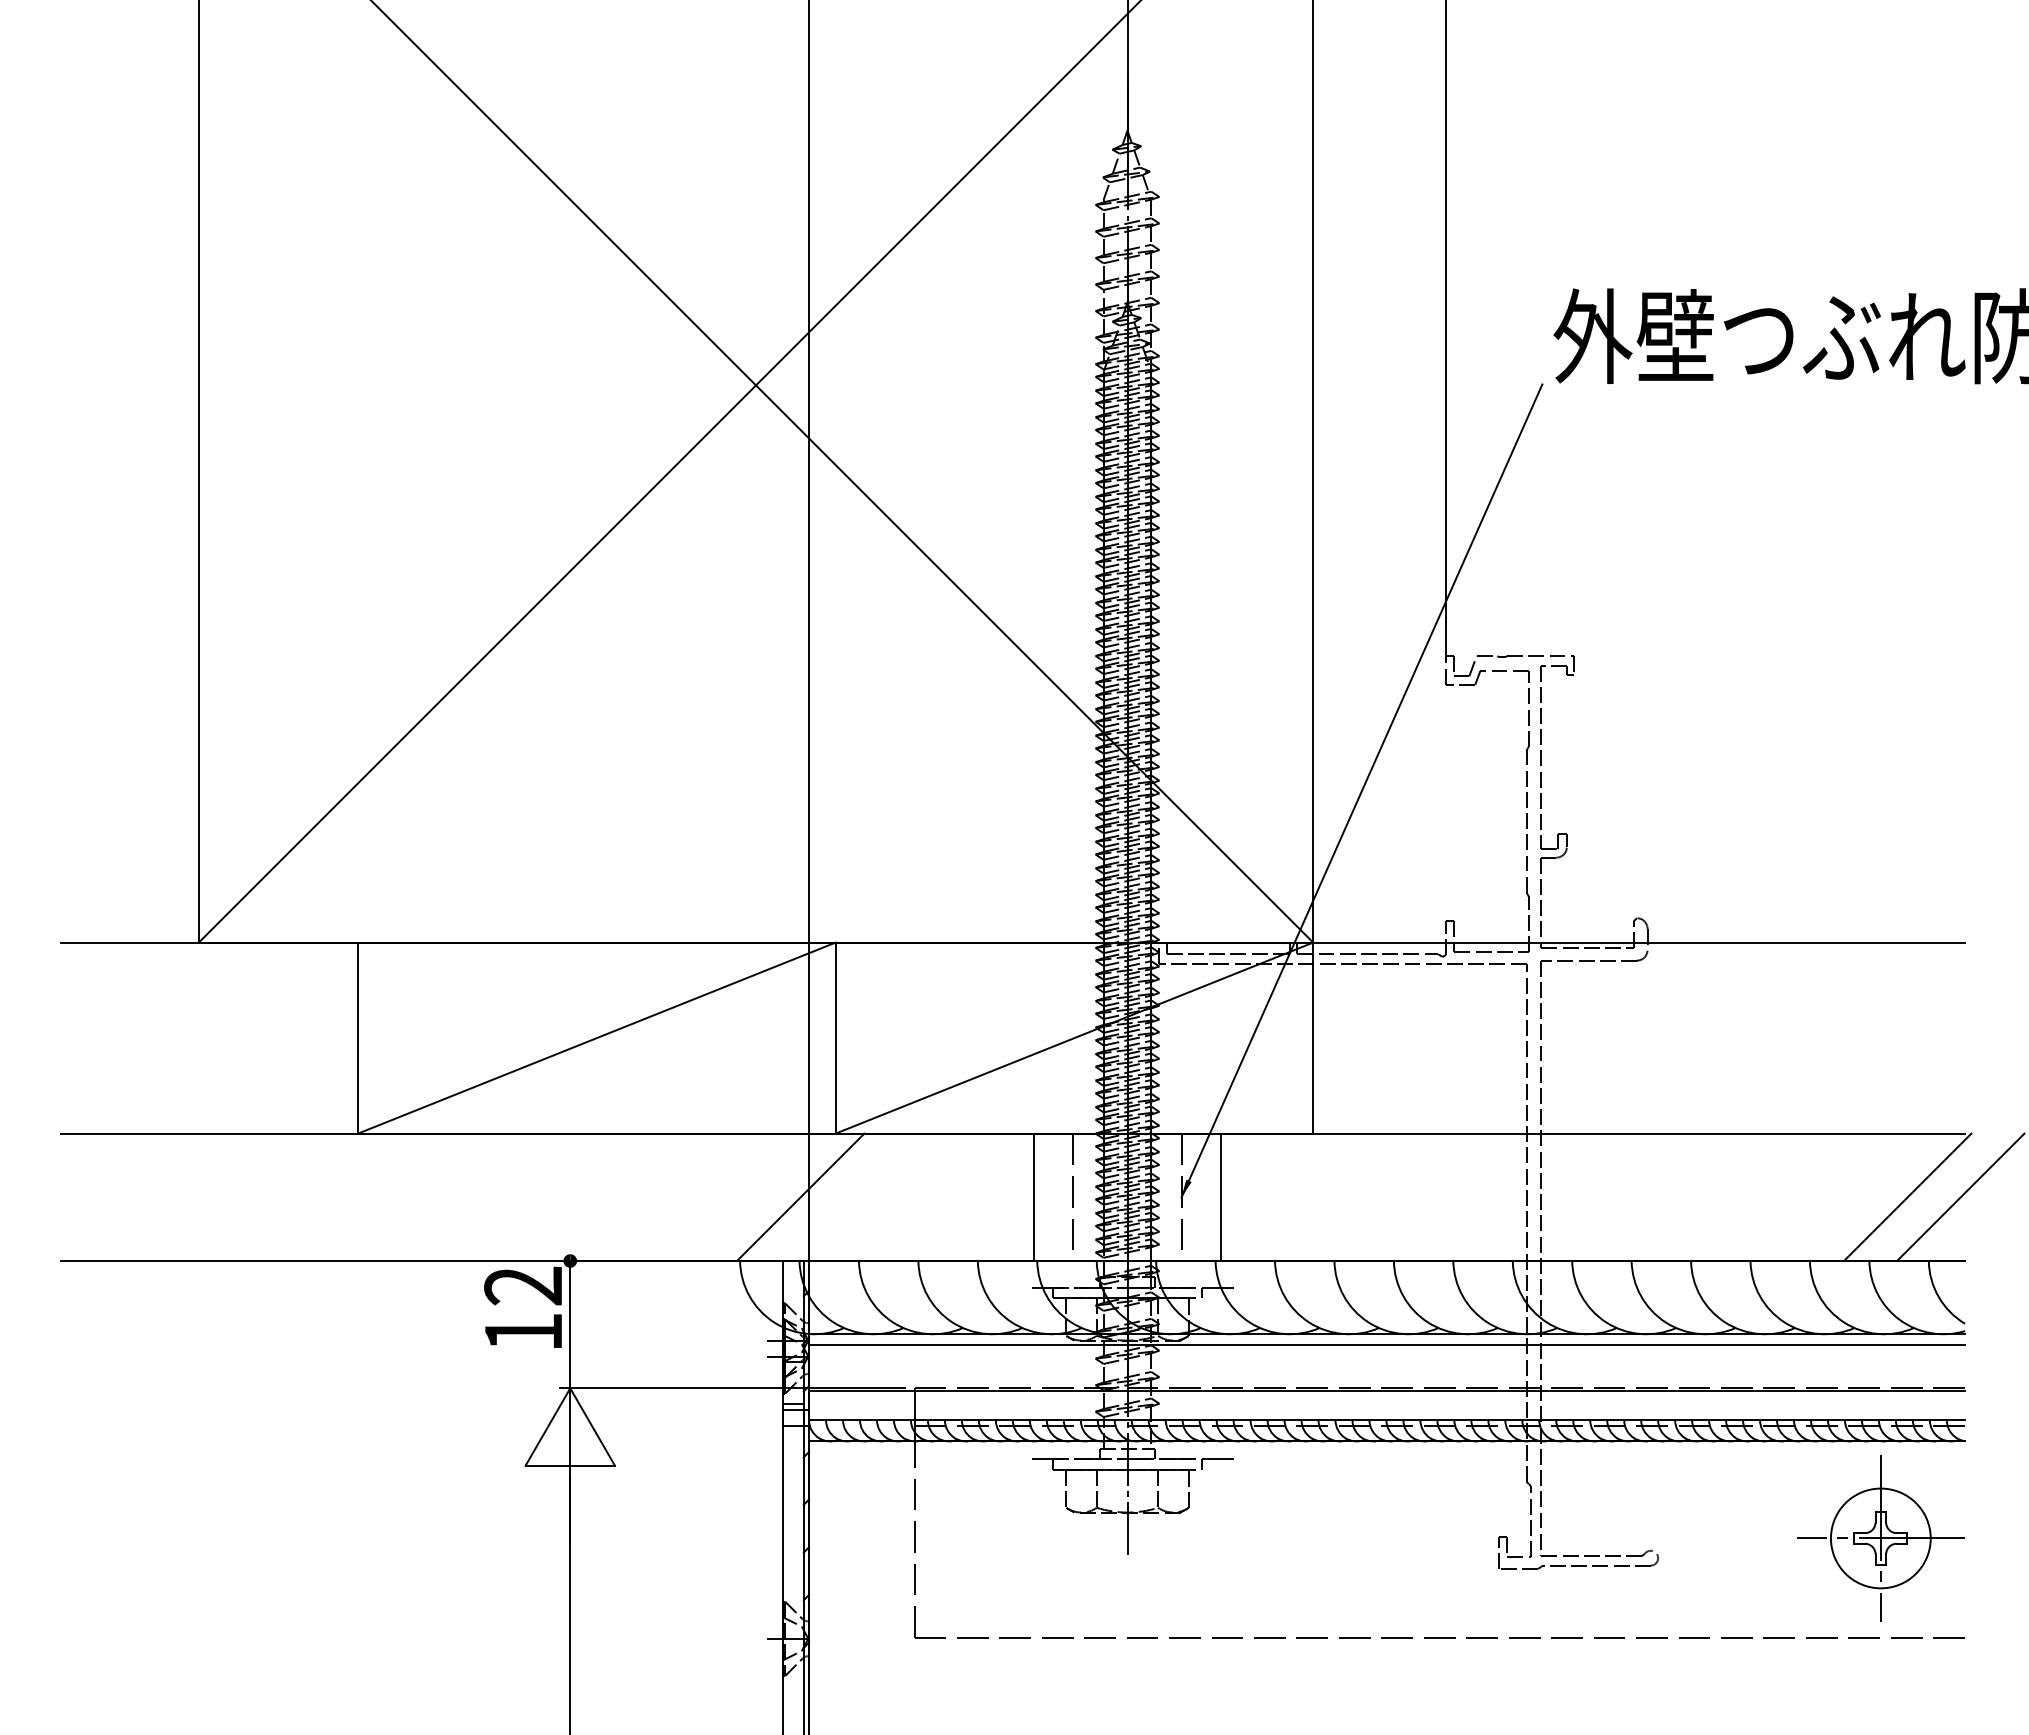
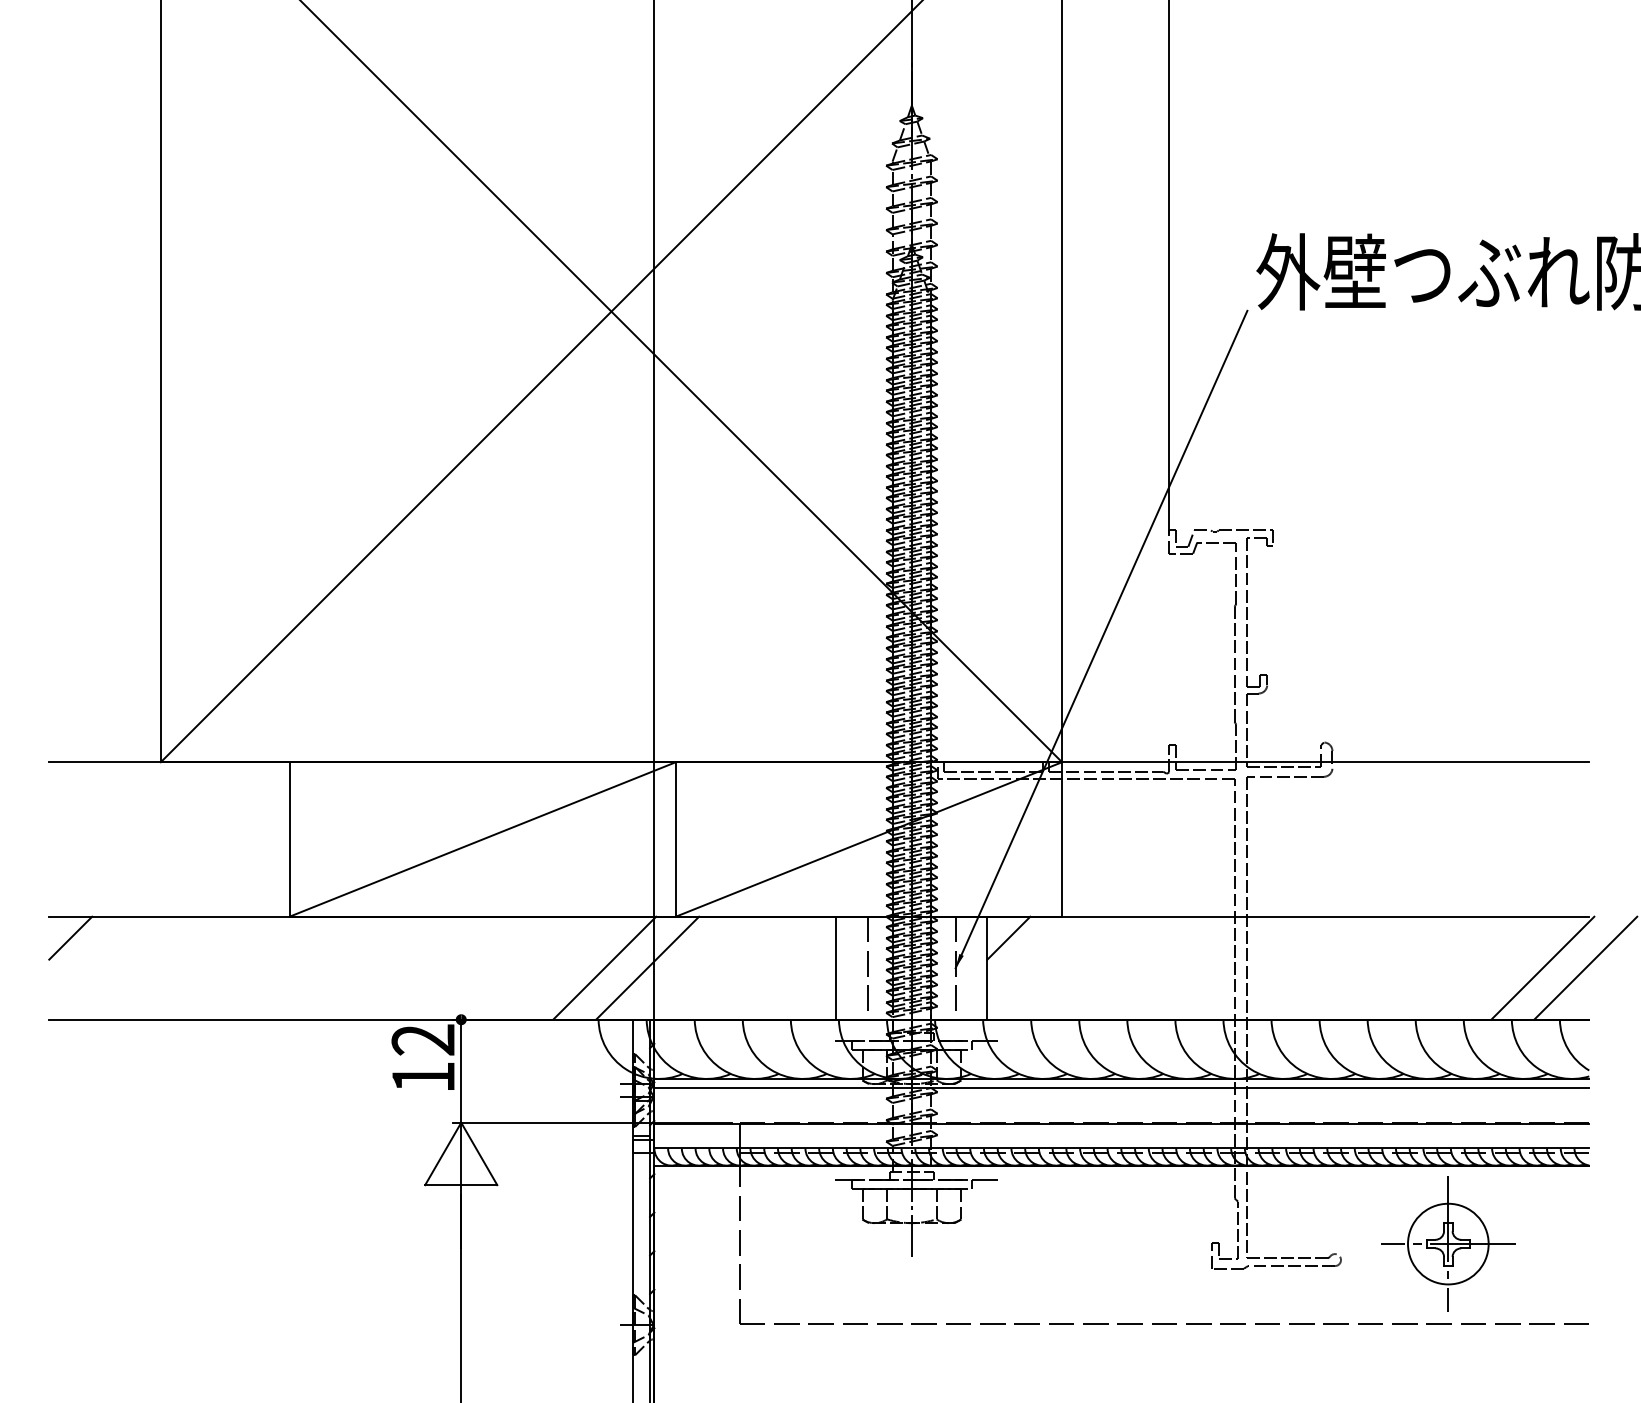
line: (86, 1159) -> (70, 937), added
line: (1246, 1159) -> (1008, 937), added
line: (747, 1197) -> (604, 968), added
part: (1880, 1538) -> (1448, 1244), moved

